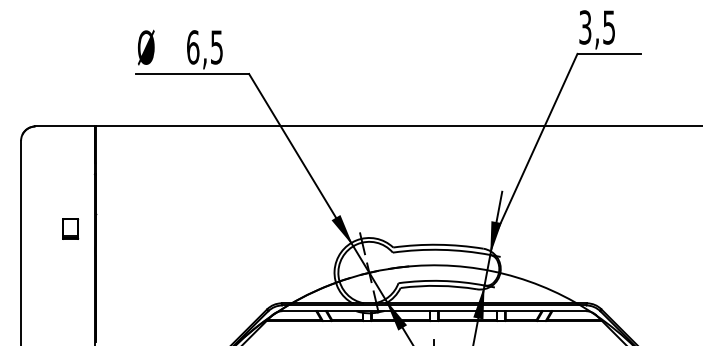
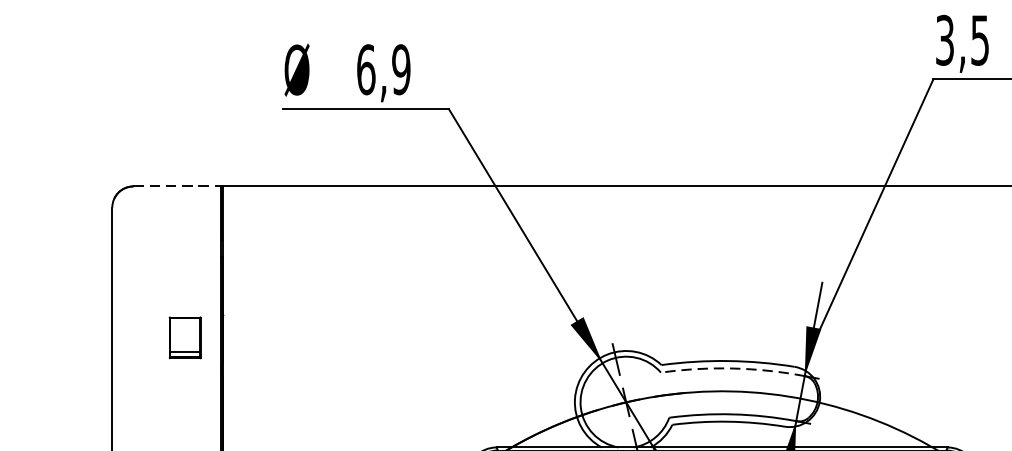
text: (216, 47) -> (400, 69), 6,5 -> 6,9
line: (65, 126) -> (177, 186), solid -> dashed
part: (70, 228) -> (185, 336), size x1.4
arc: (441, 249) -> (732, 367), solid -> dashed

